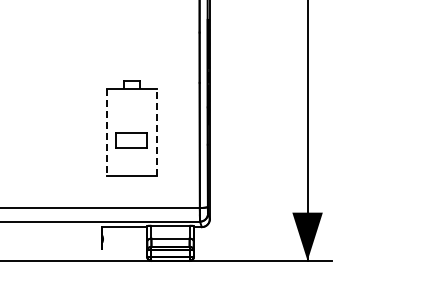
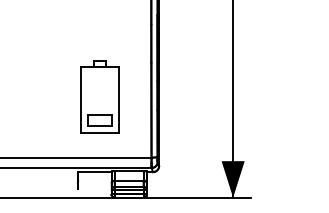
line: (156, 131) -> (118, 99), dashed -> solid
line: (106, 132) -> (80, 100), dashed -> solid
part: (131, 140) -> (99, 120), moved

